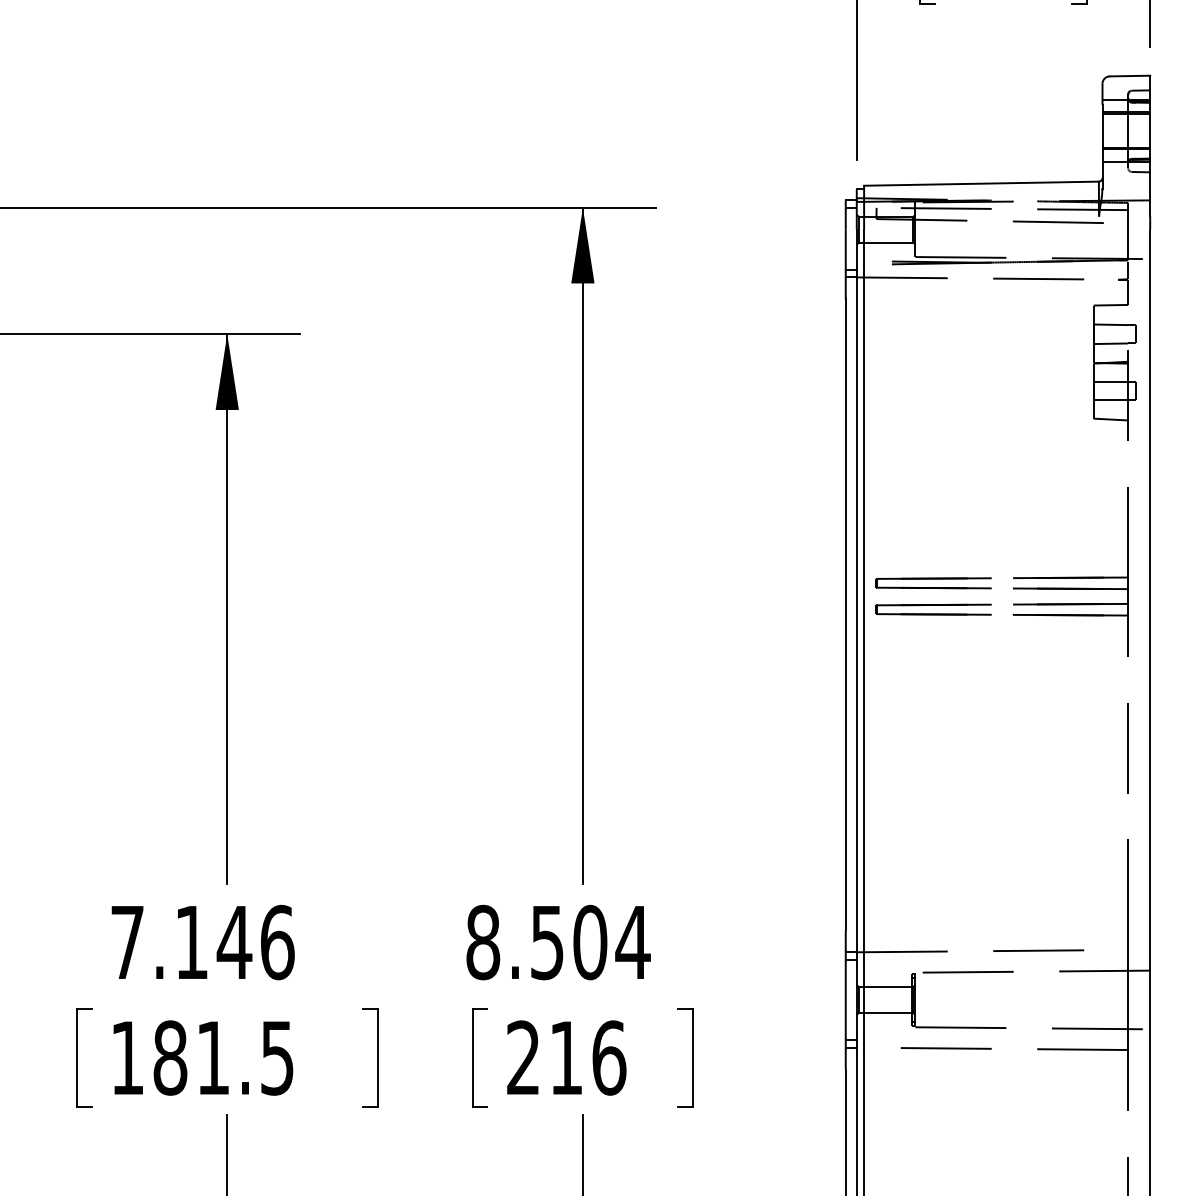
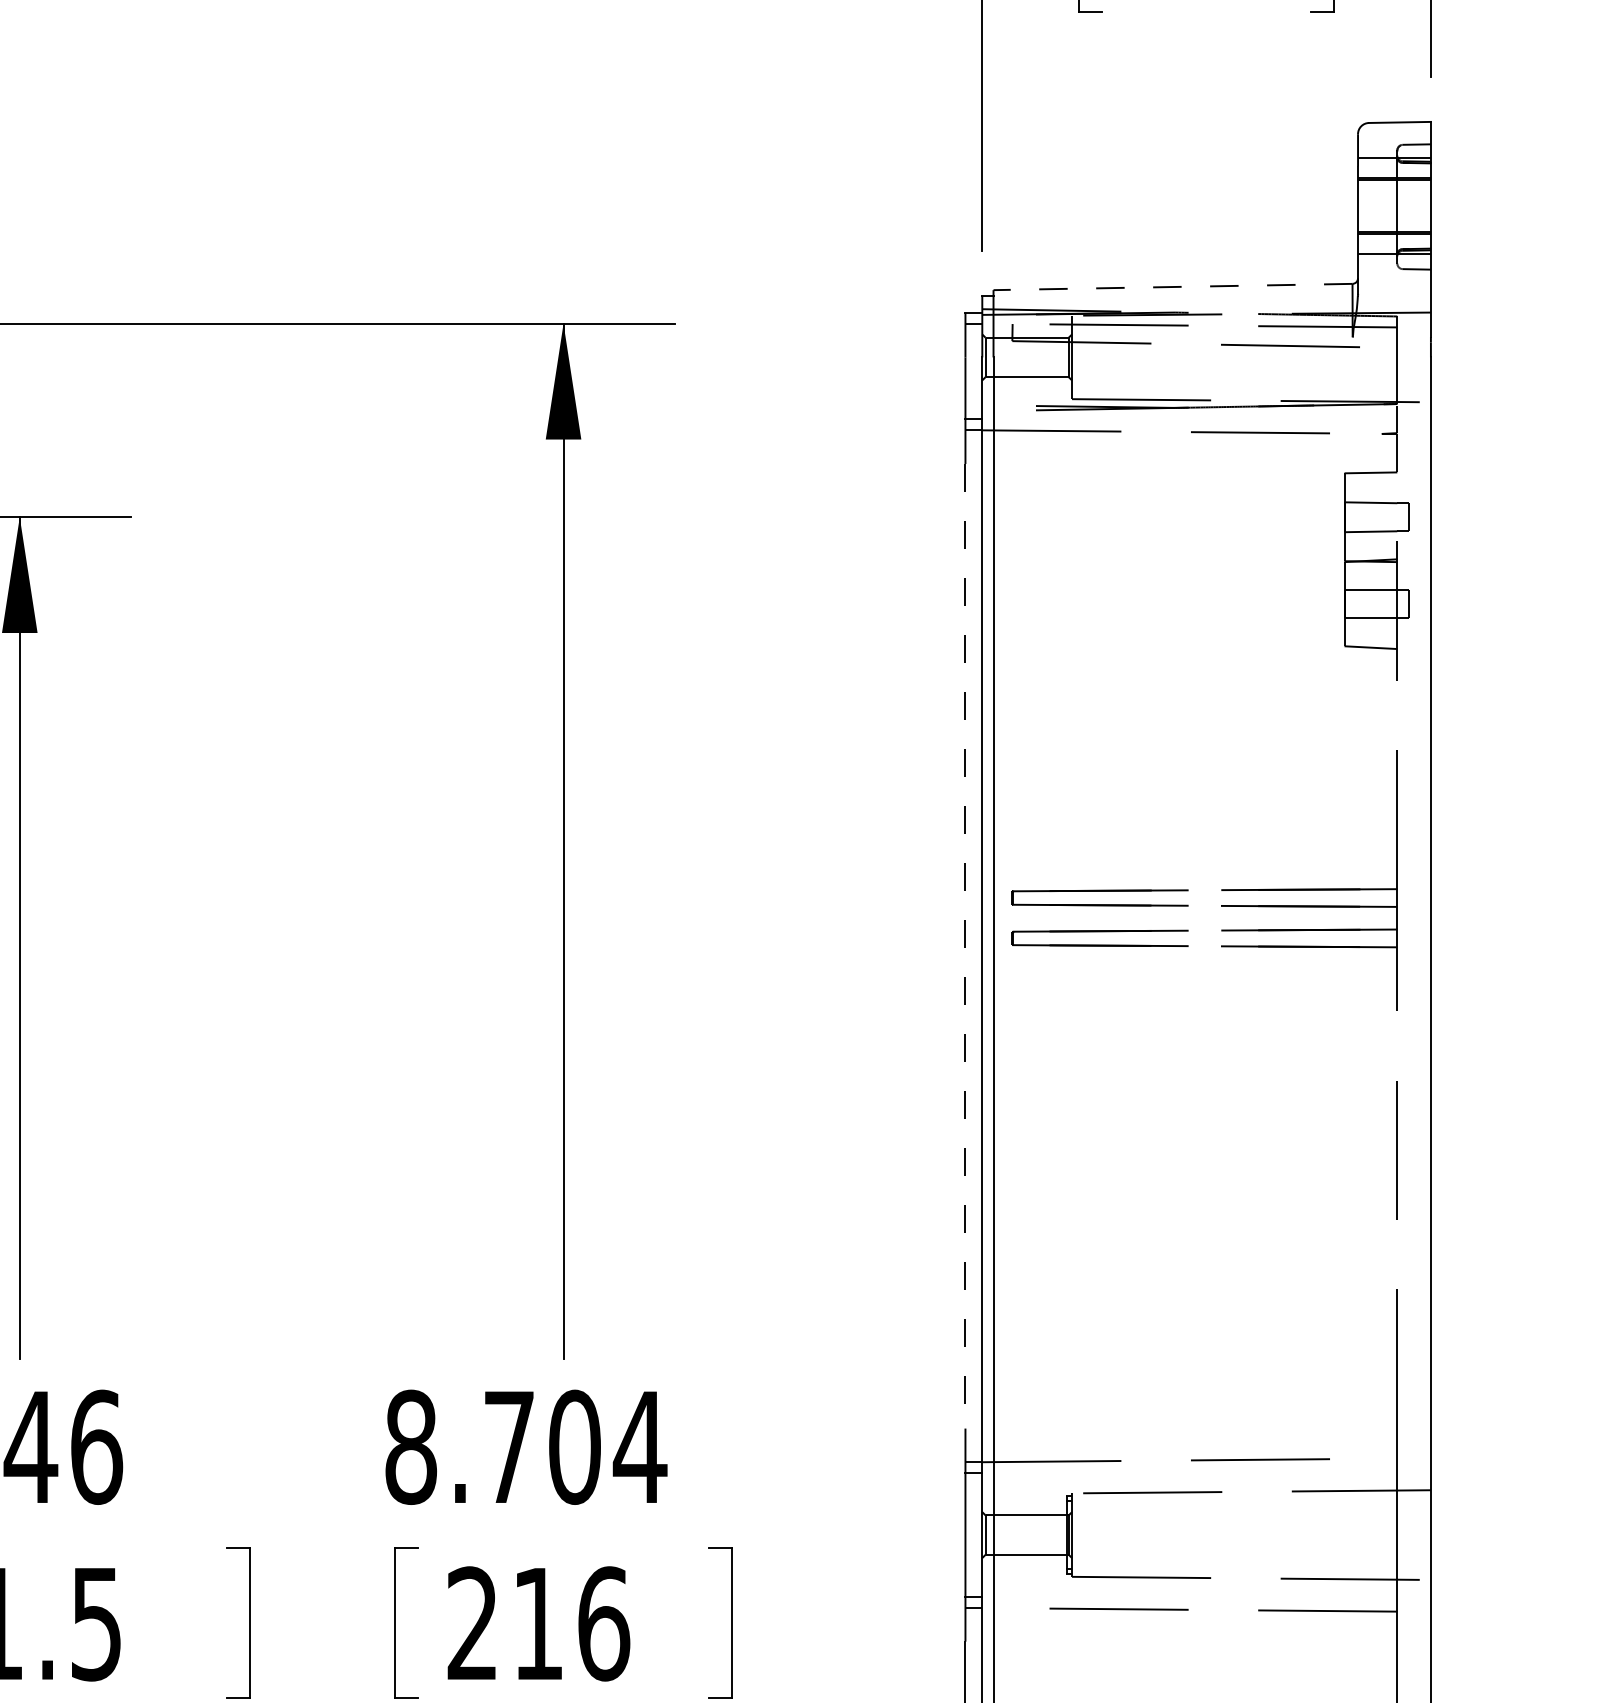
line: (981, 183) -> (1173, 286), solid -> dashed
line: (845, 615) -> (965, 947), solid -> dashed
text: (547, 943) -> (509, 1448), 8.504 -> 8.704

